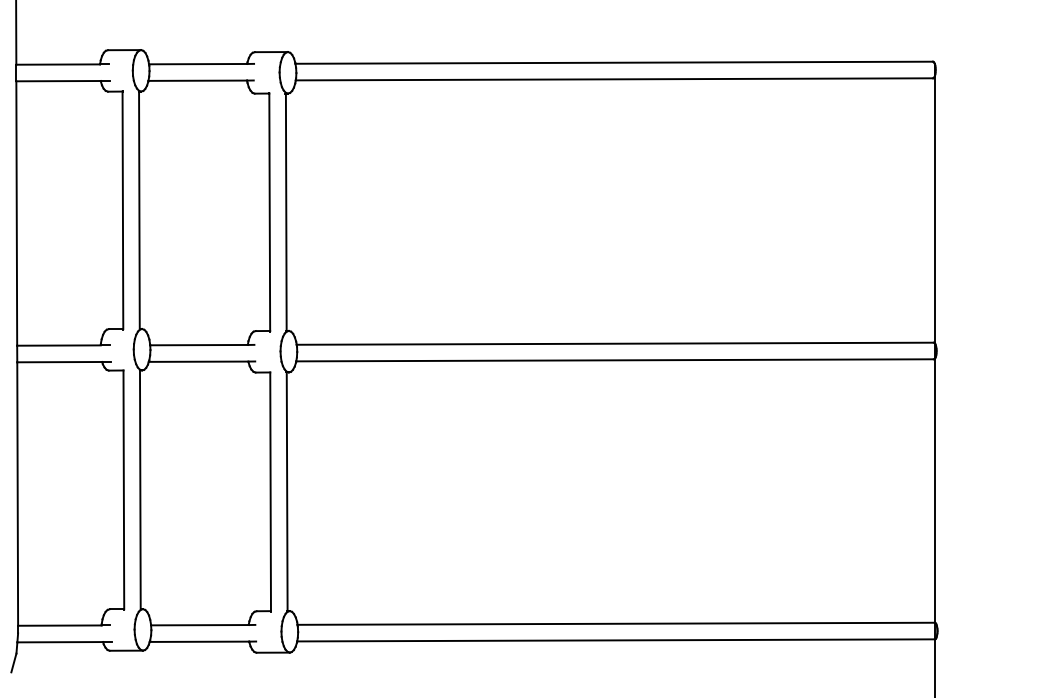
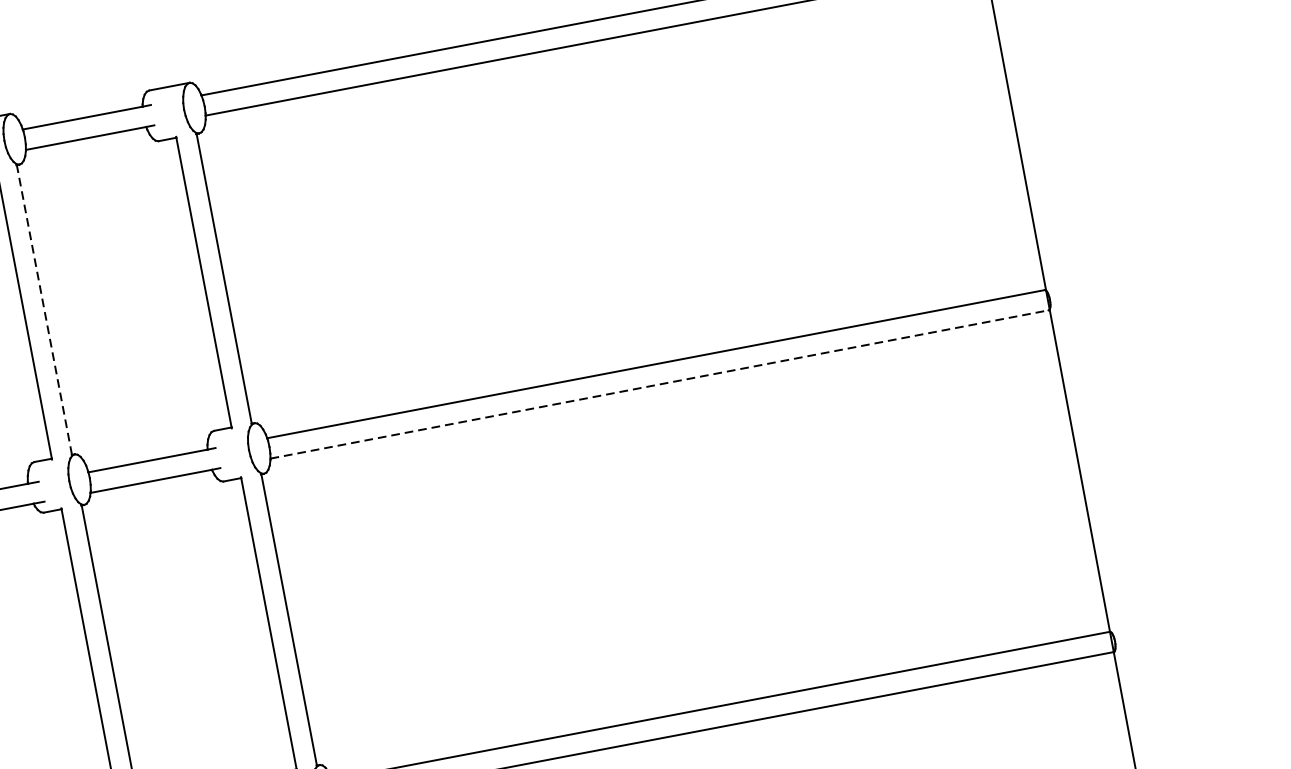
line: (139, 210) -> (44, 310), solid -> dashed
line: (615, 360) -> (660, 384), solid -> dashed

